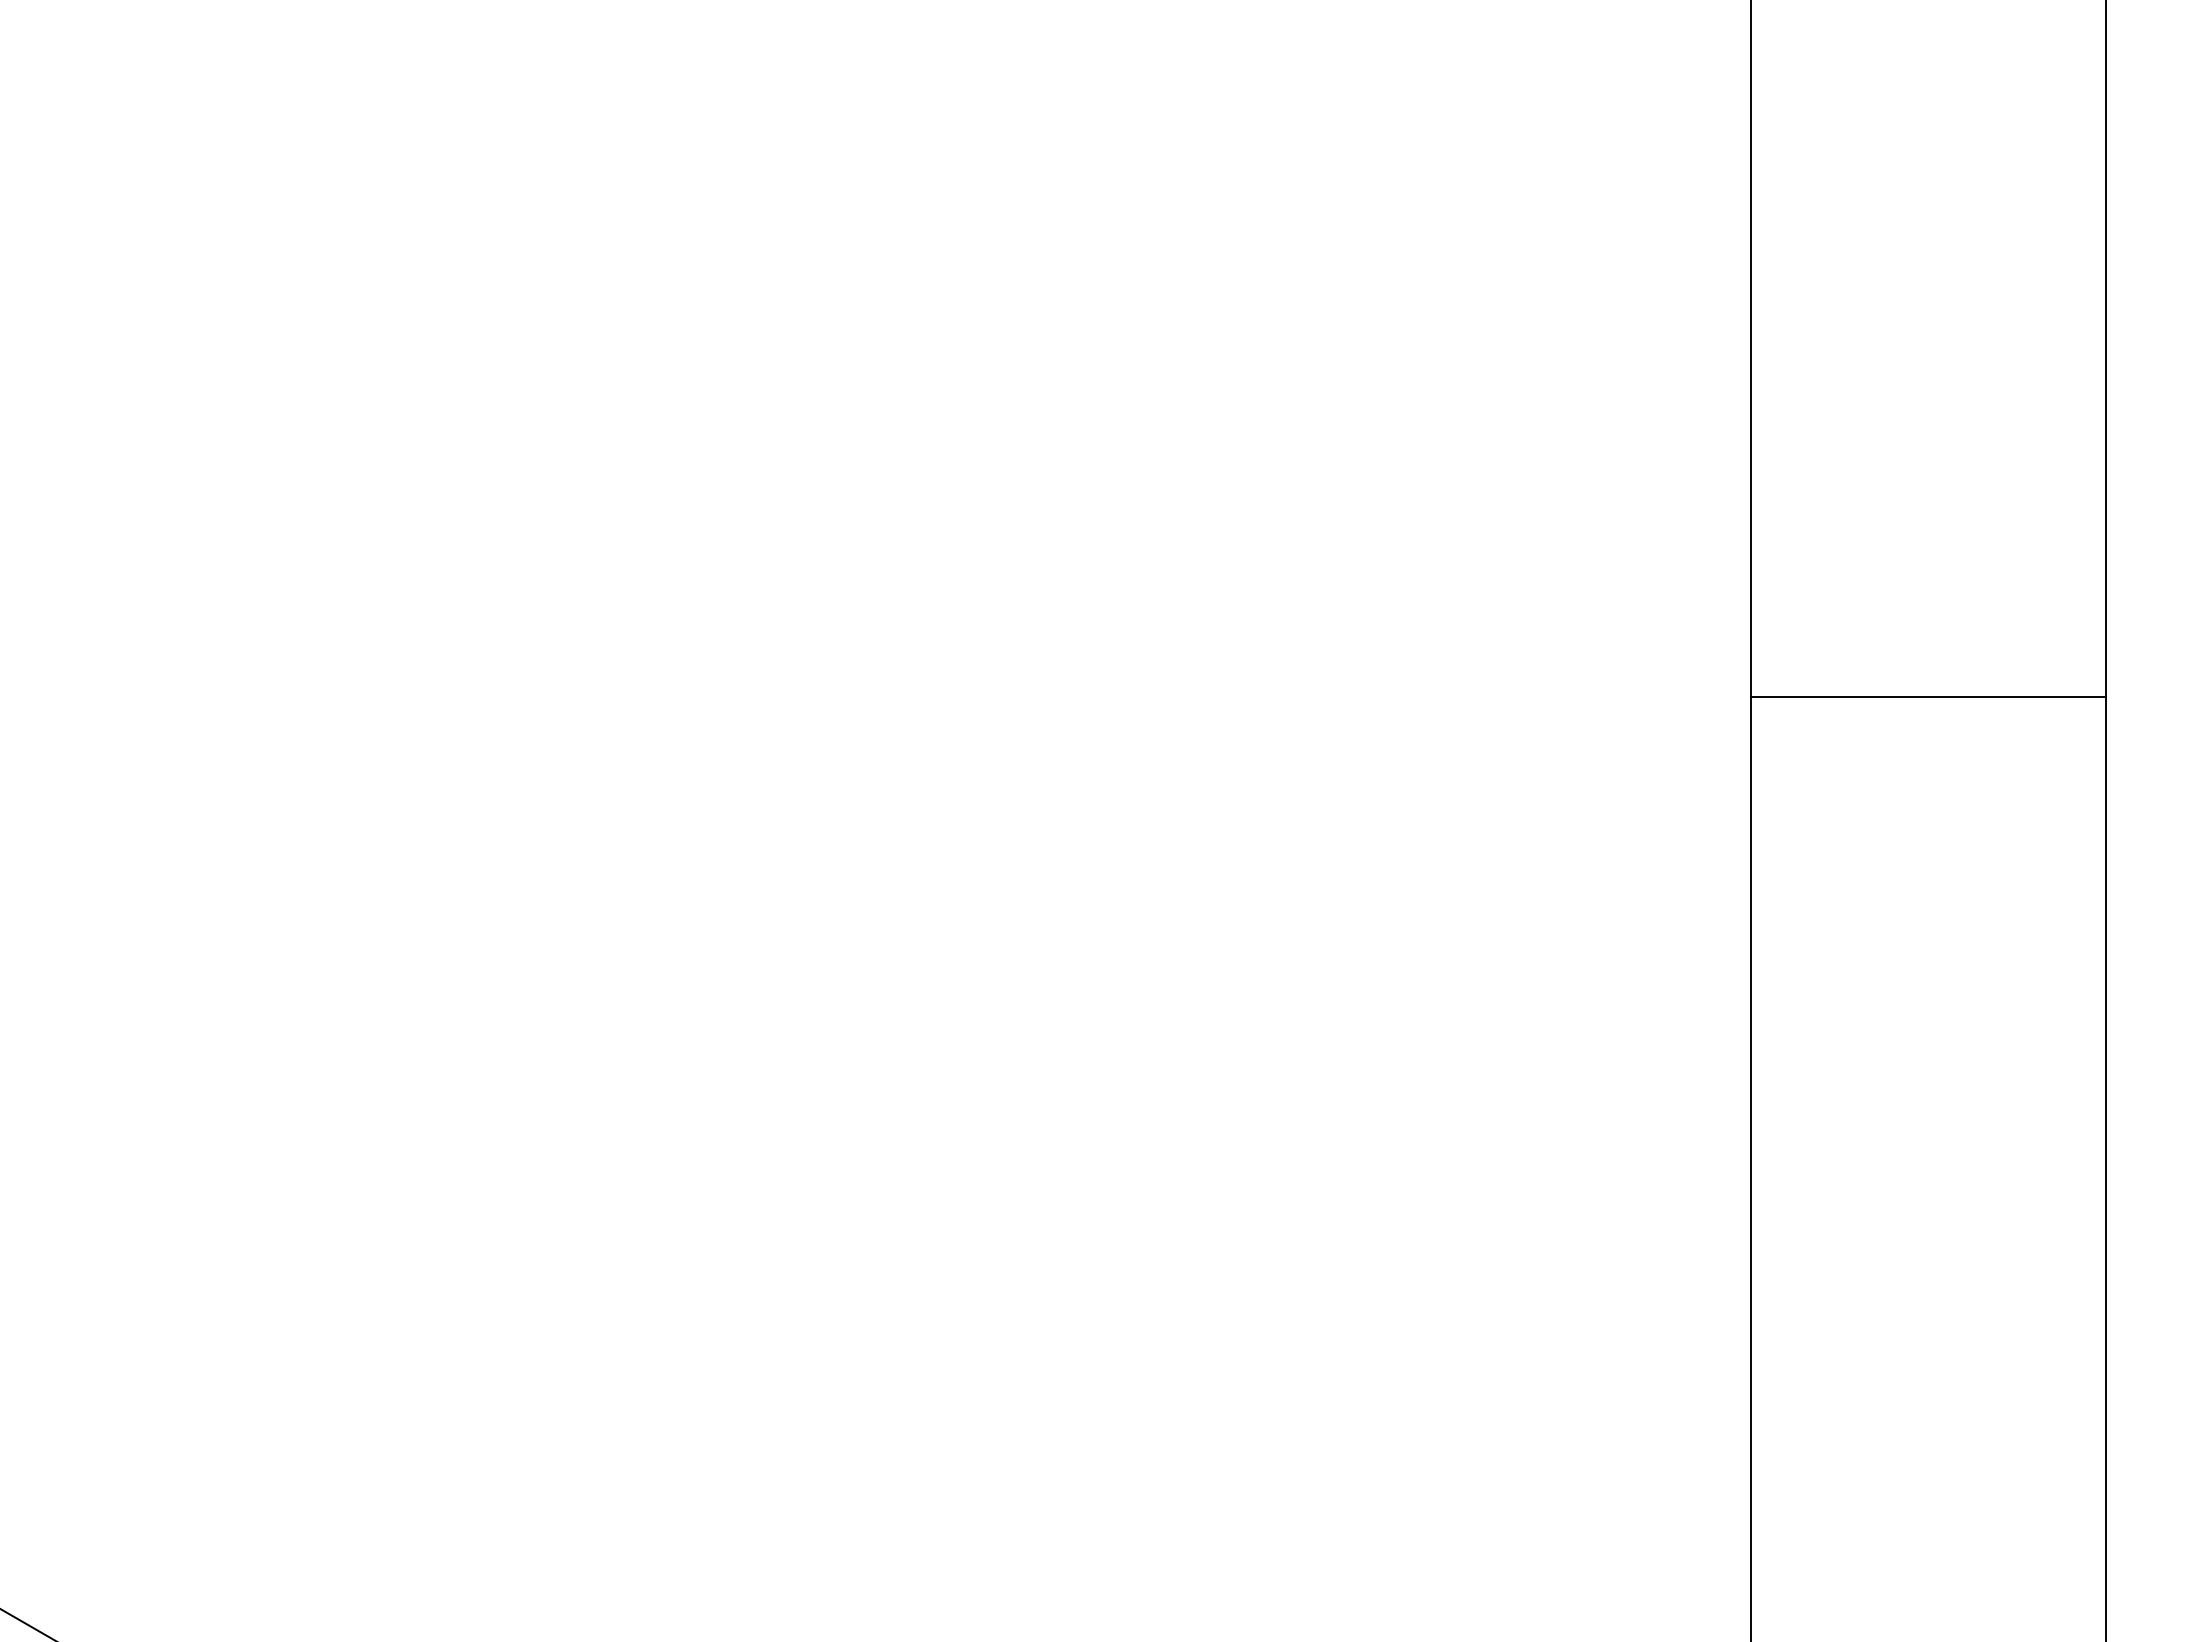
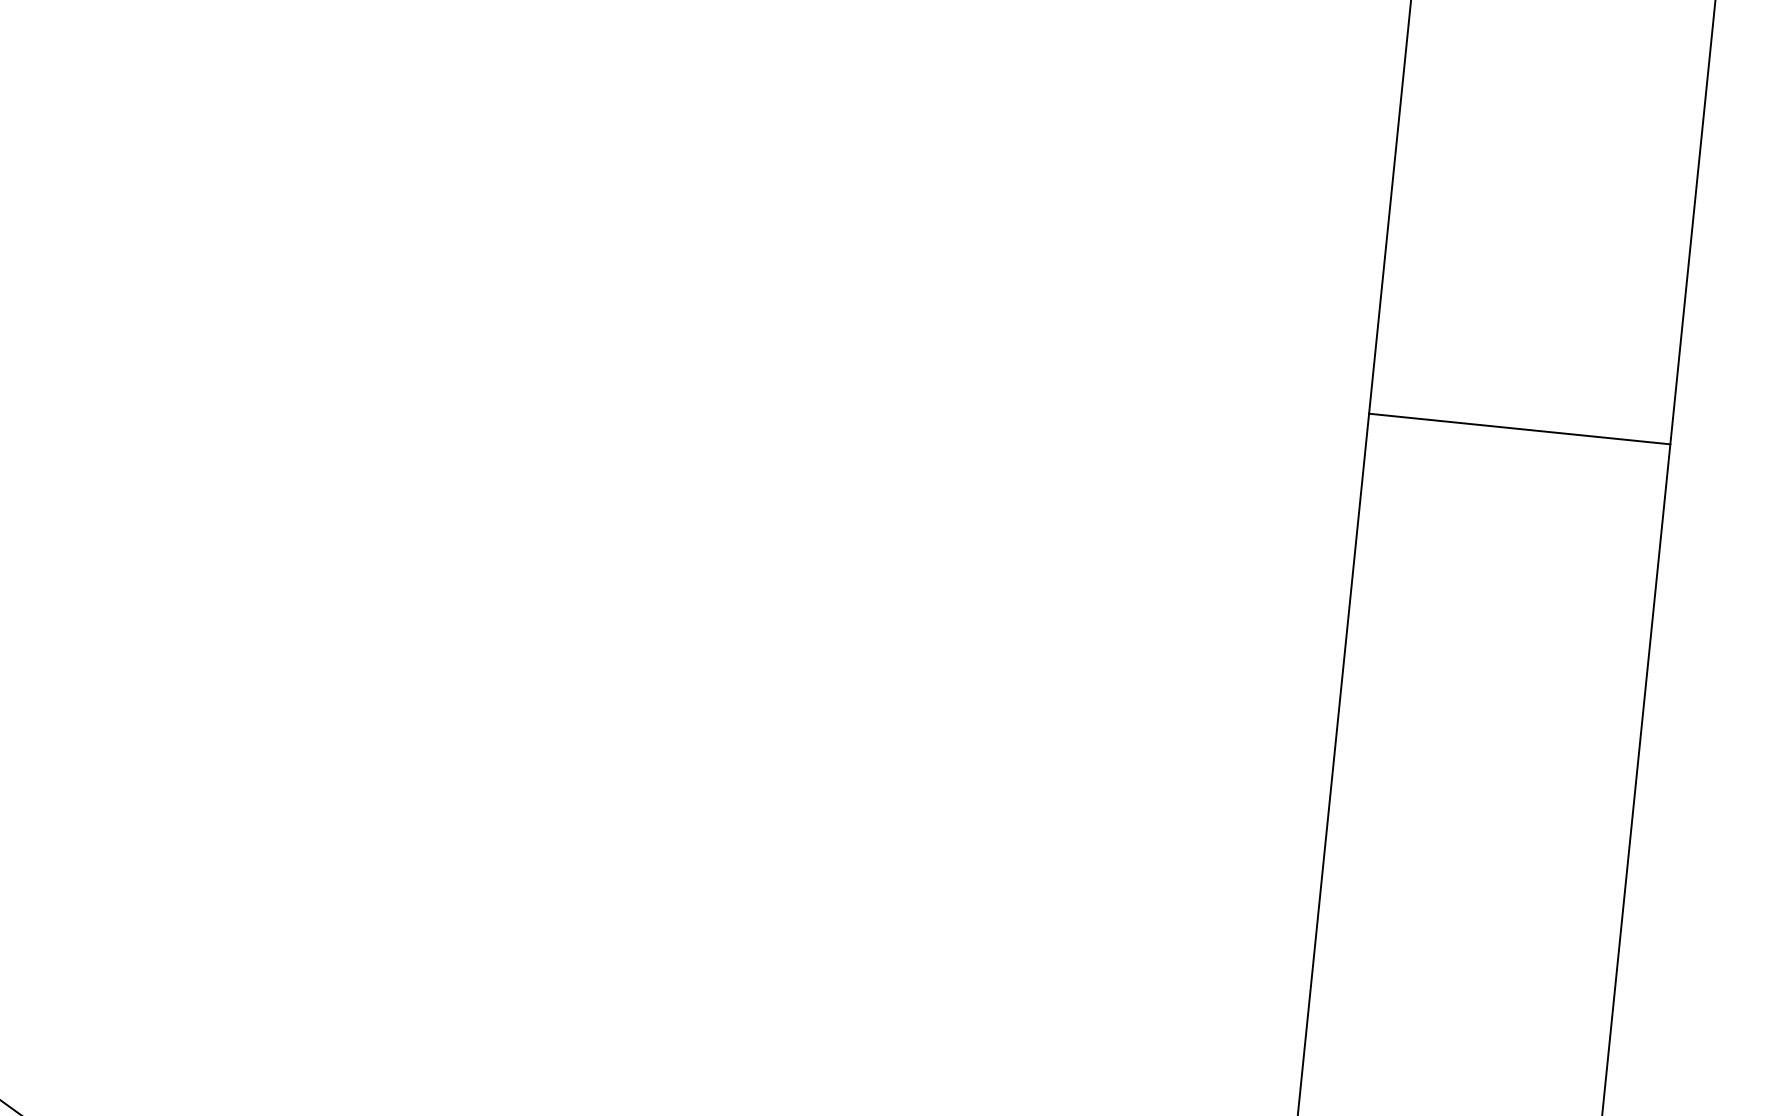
line: (1928, 696) -> (1519, 428), moved

